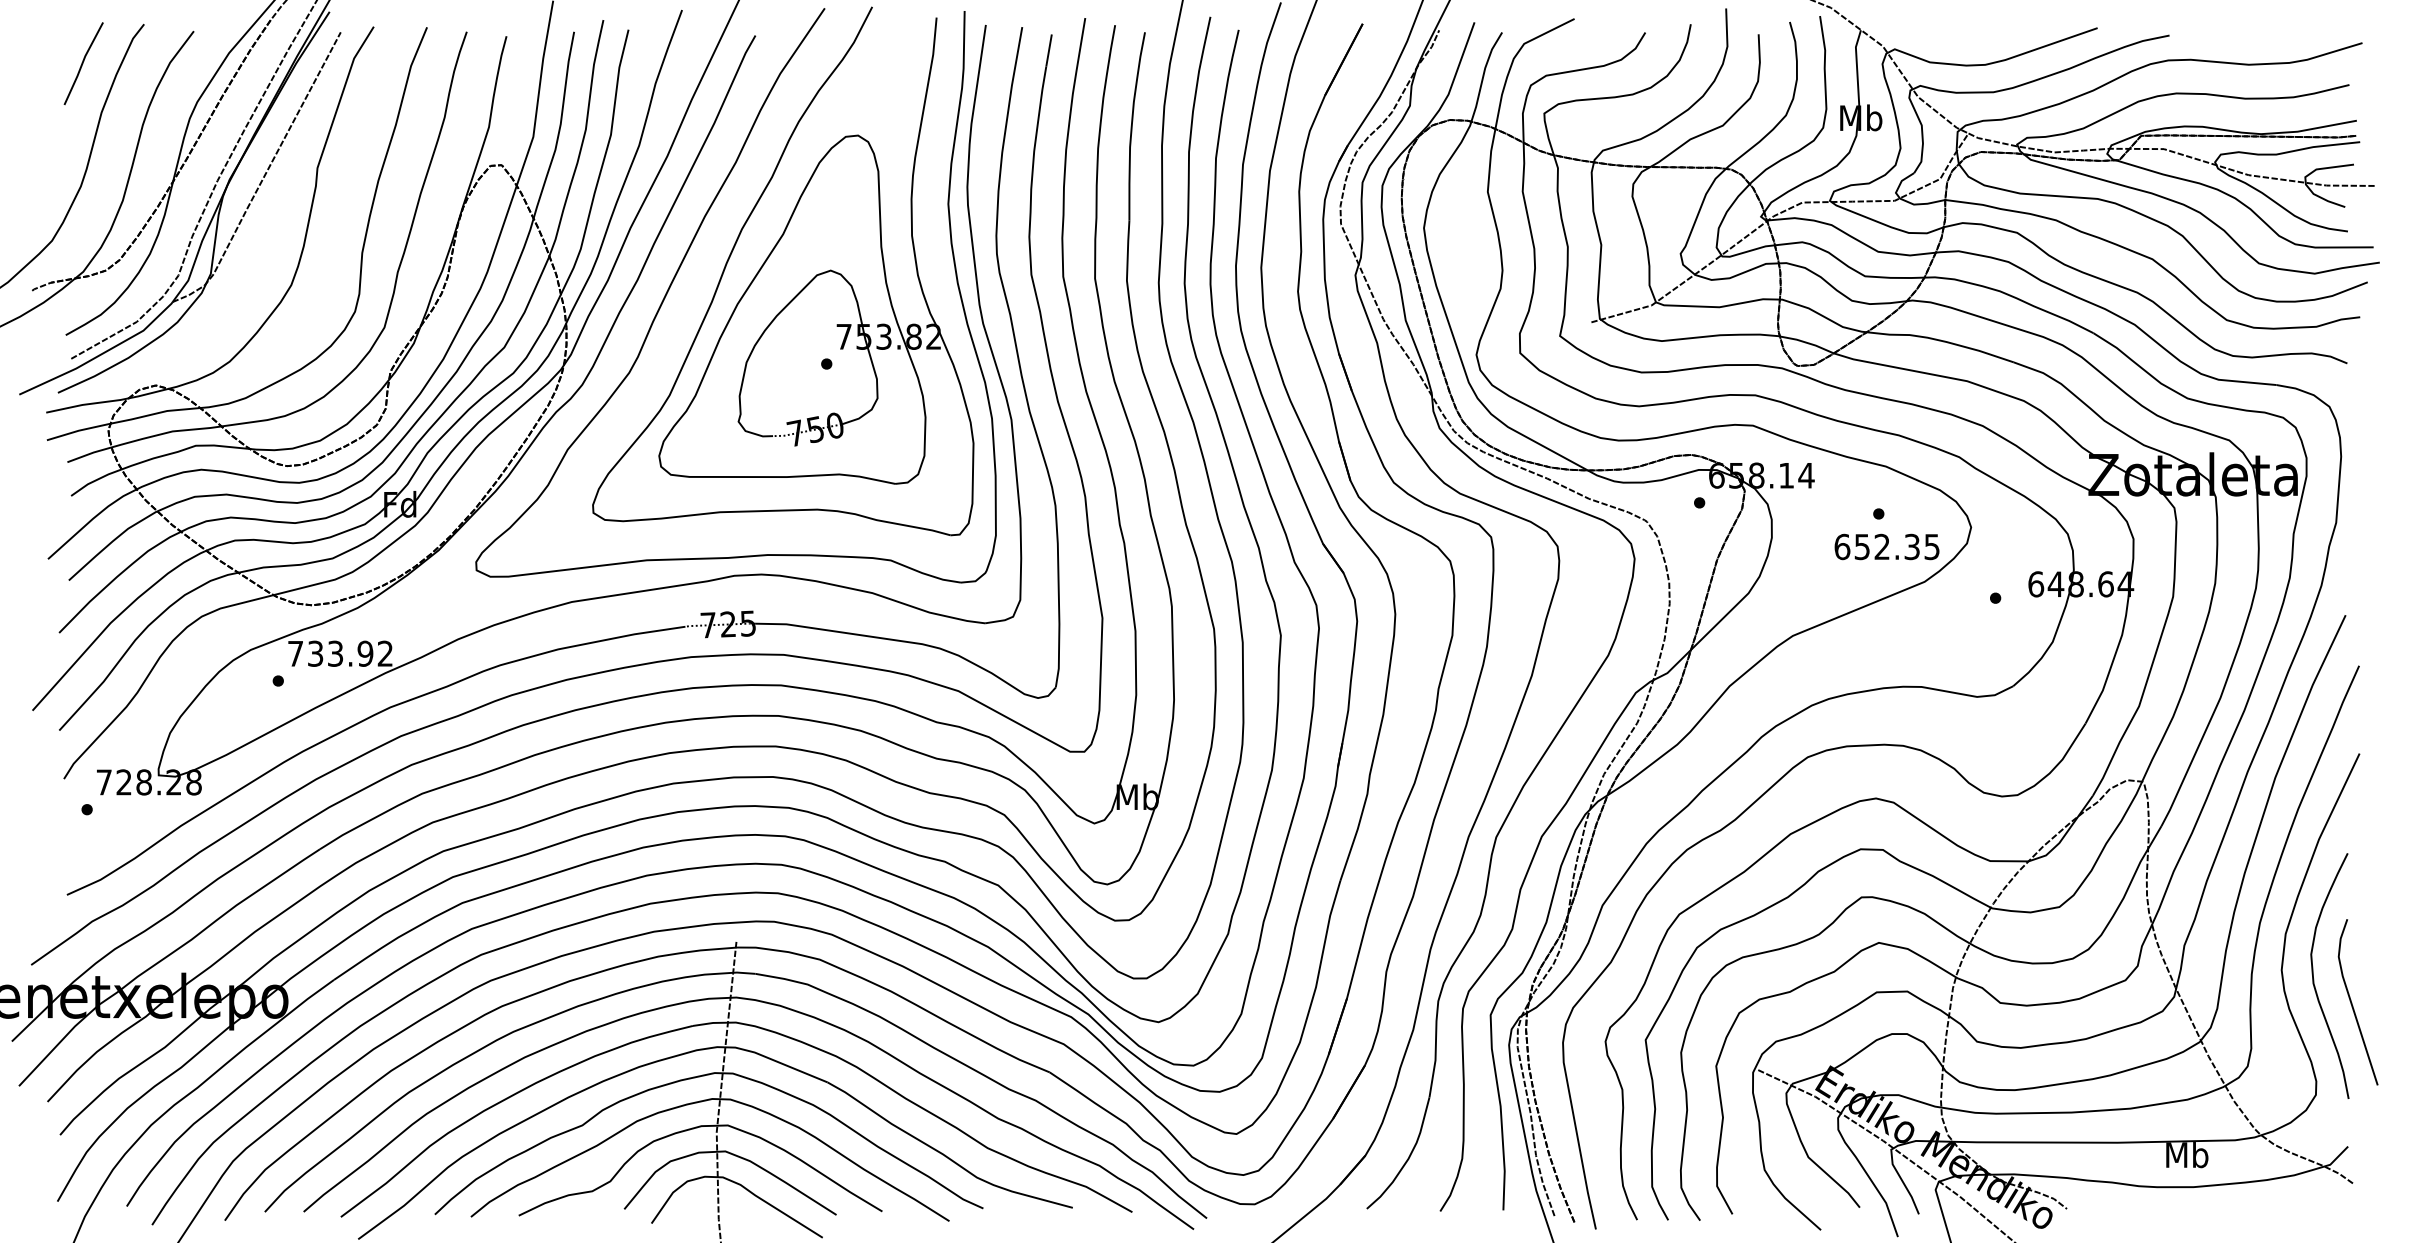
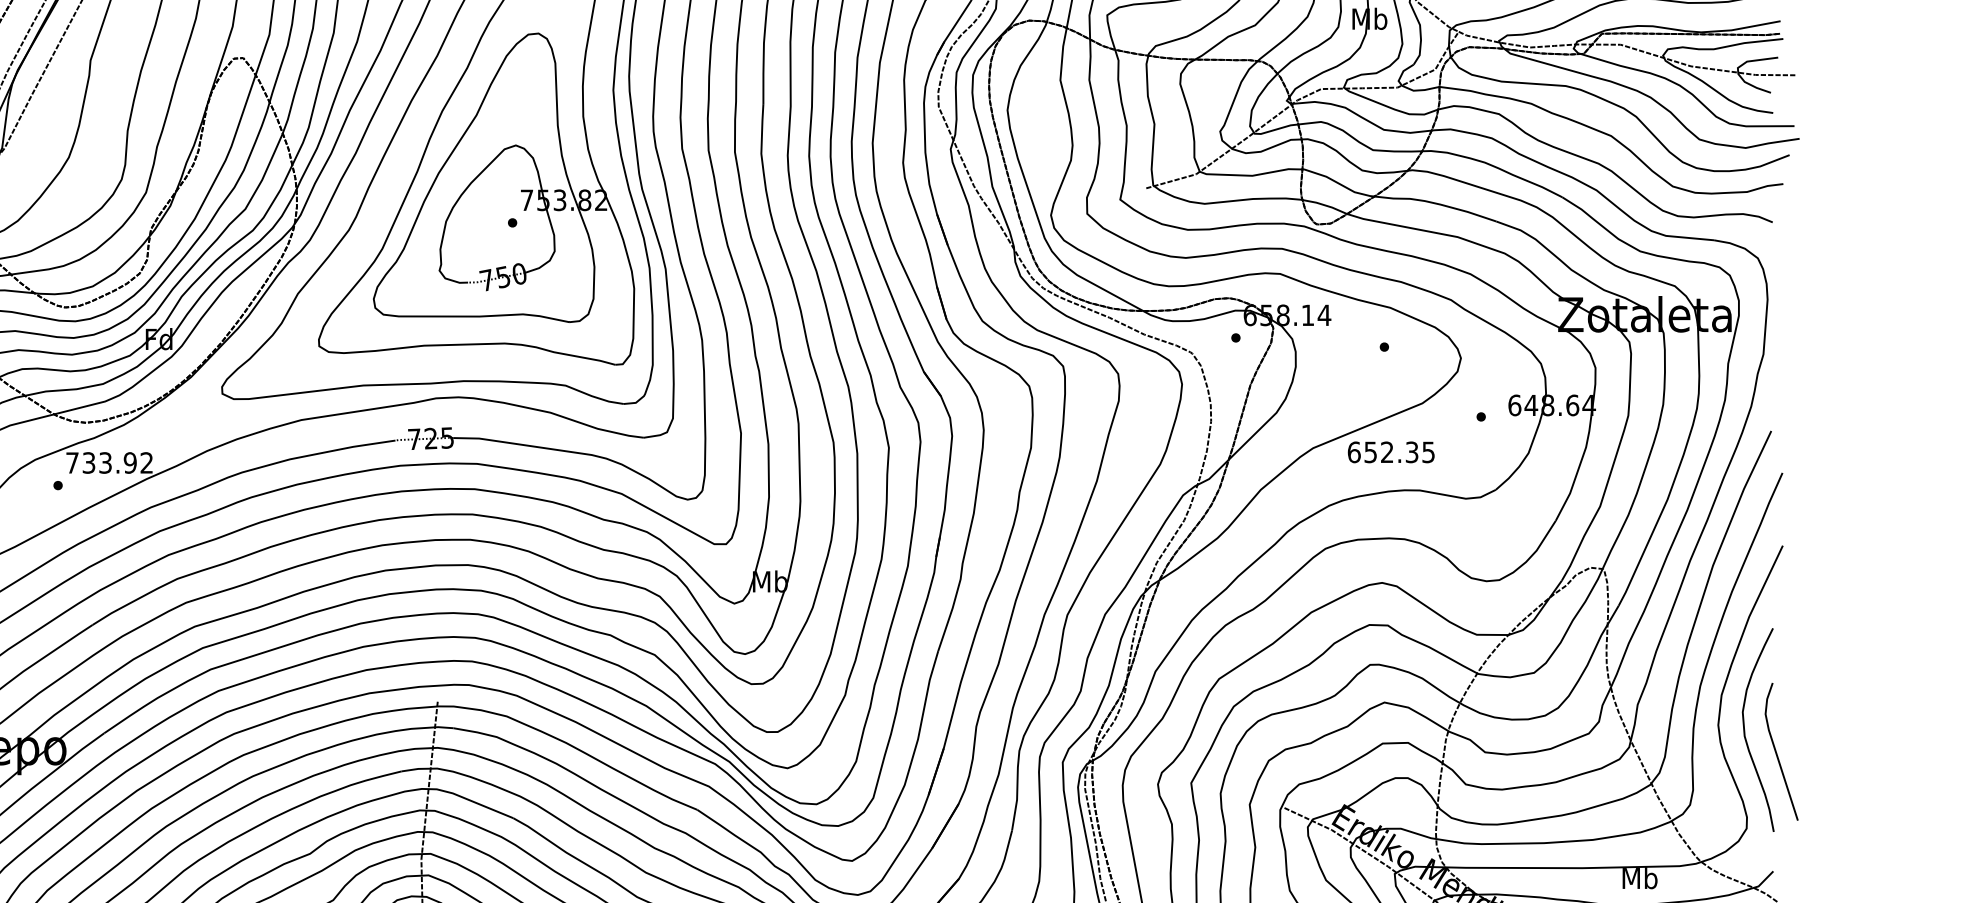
text: (1886, 546) -> (1390, 451), moved

